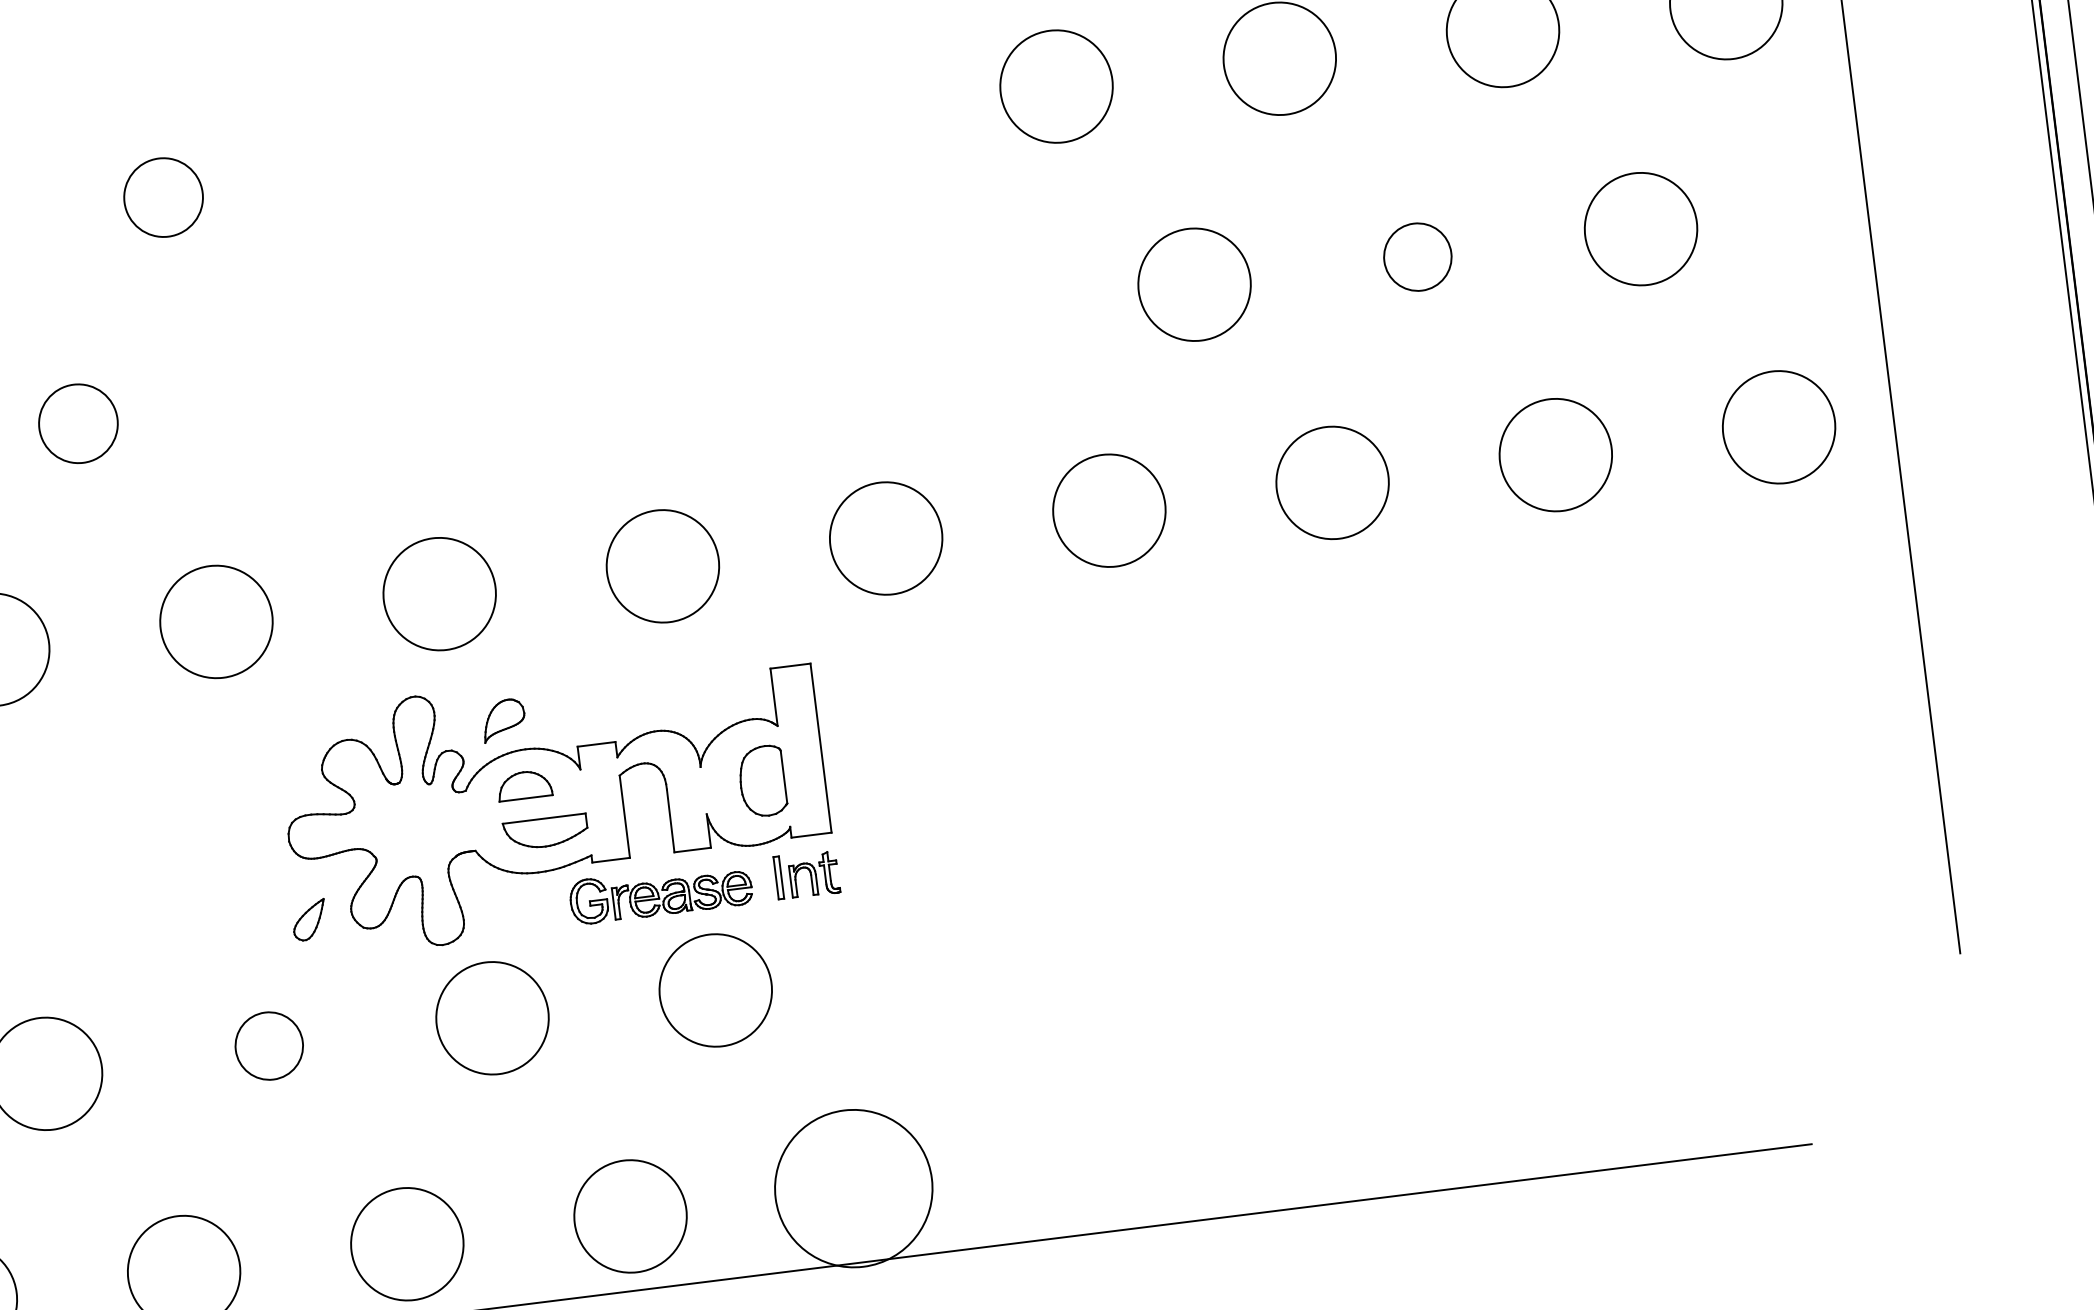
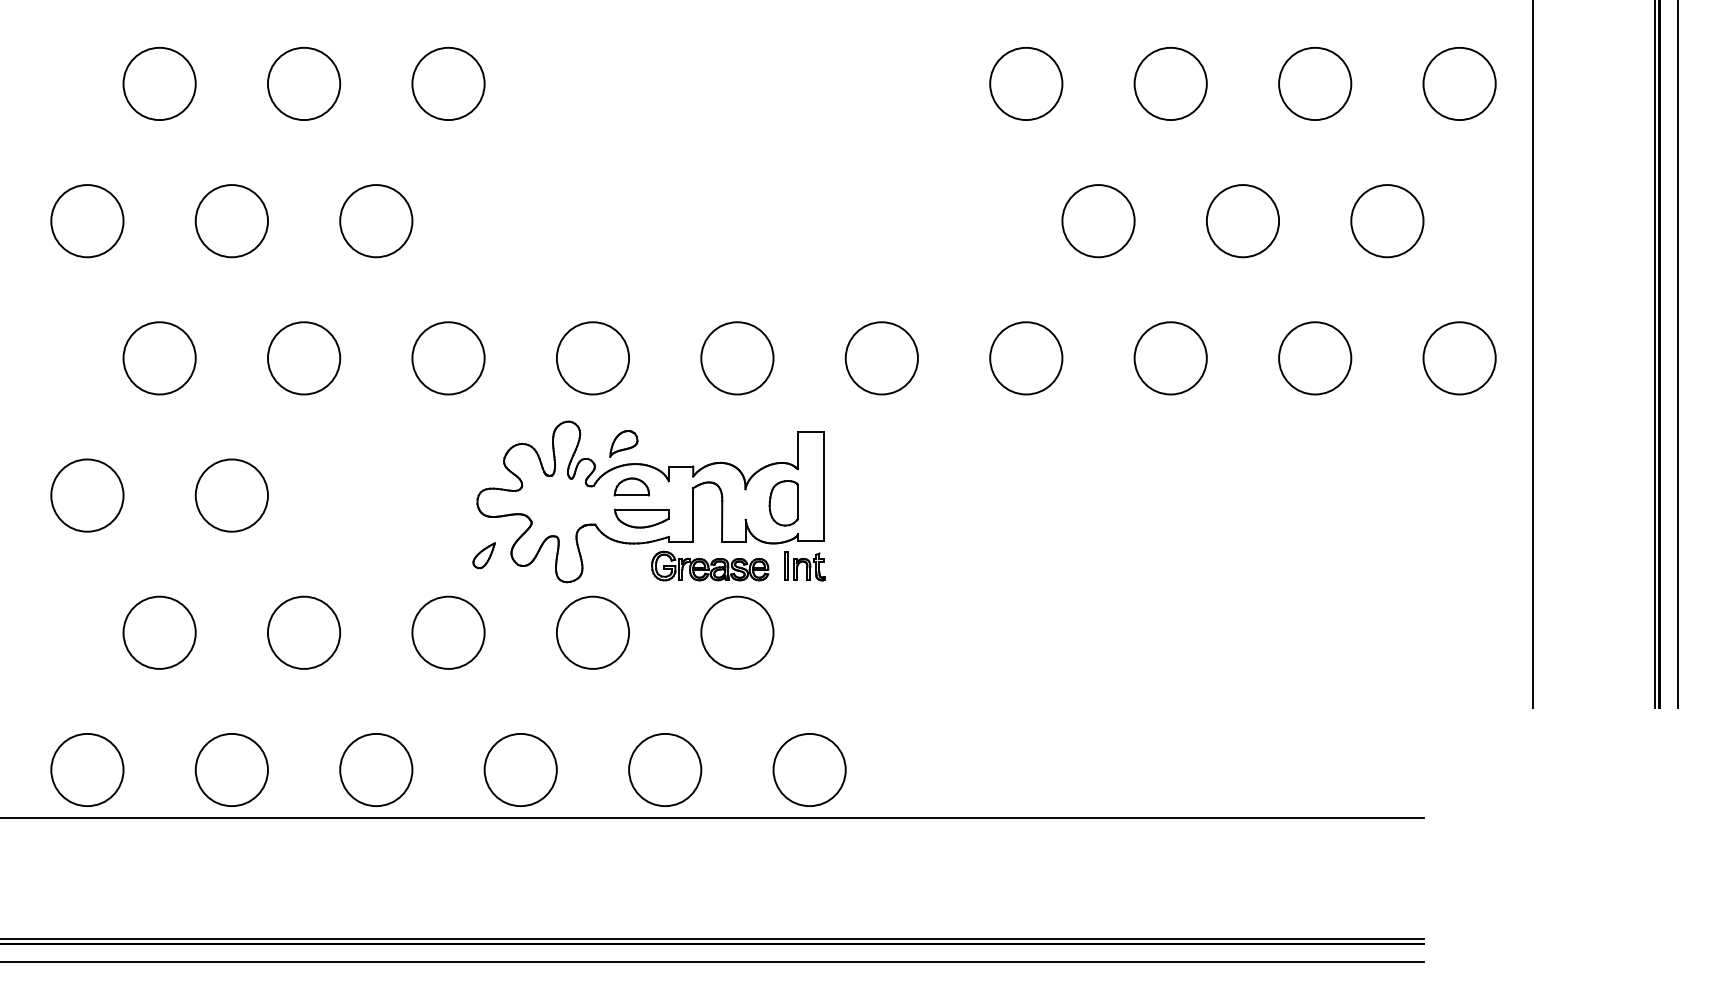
circle: (163, 197) -> (448, 83), size x1.43
circle: (1417, 257) -> (1242, 221), size x1.67
circle: (78, 424) -> (376, 221), size x1.43
circle: (269, 1045) -> (448, 632), size x1.67
circle: (853, 1187) -> (809, 769), size x0.71

